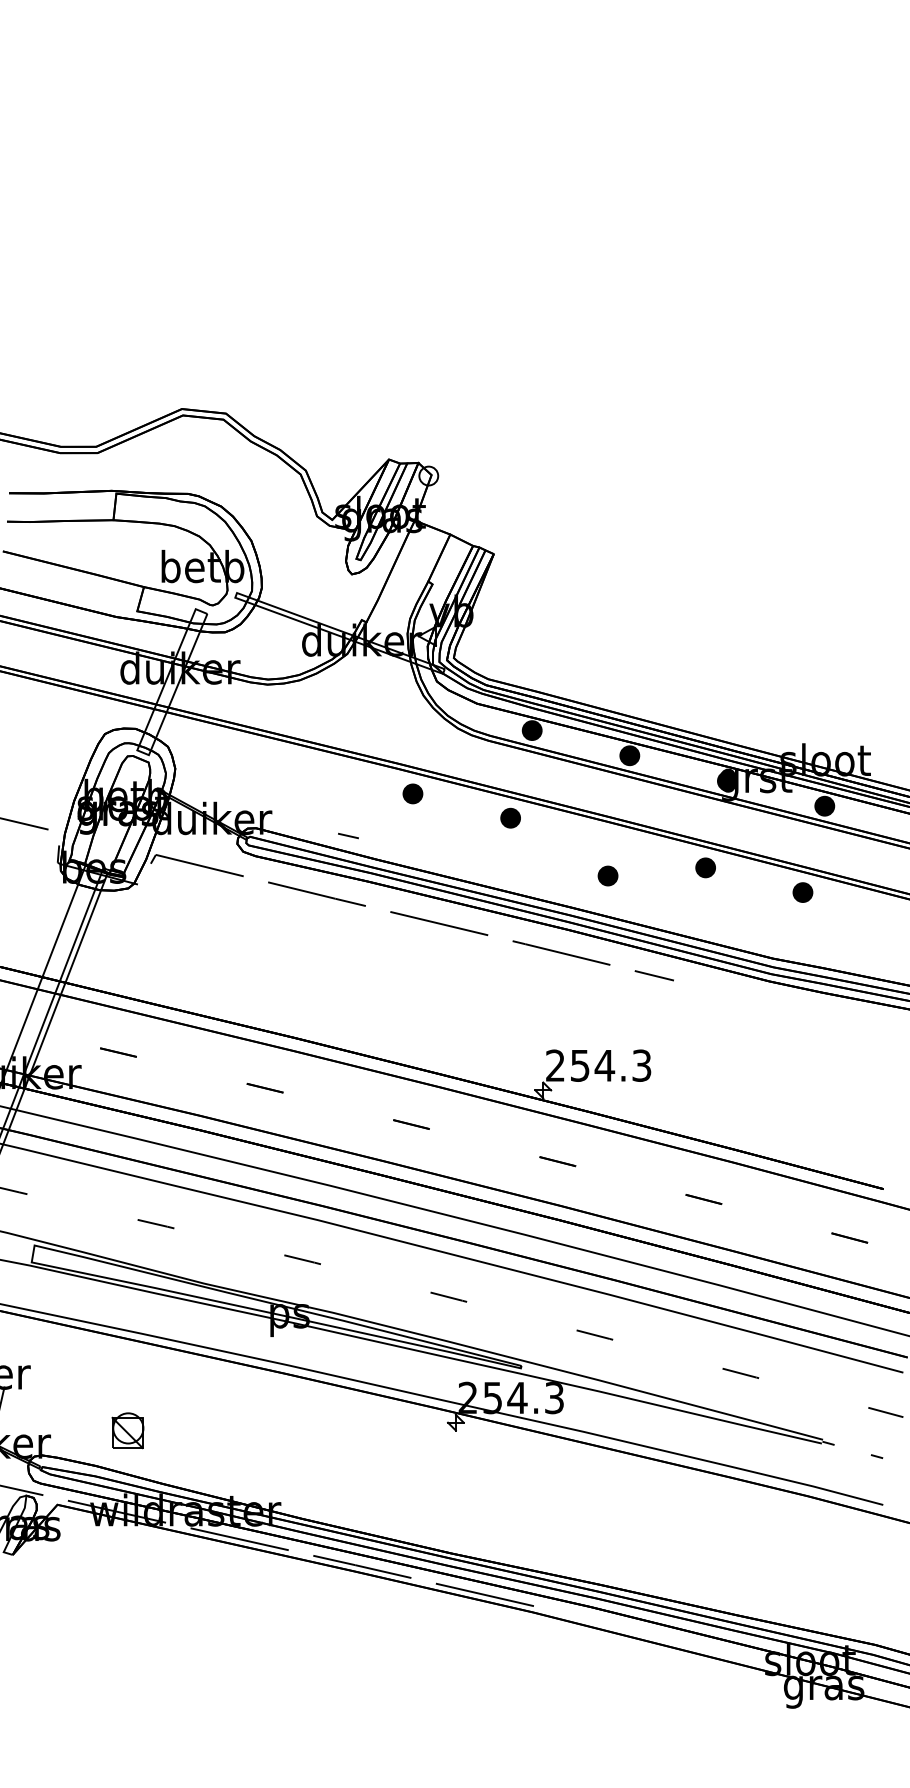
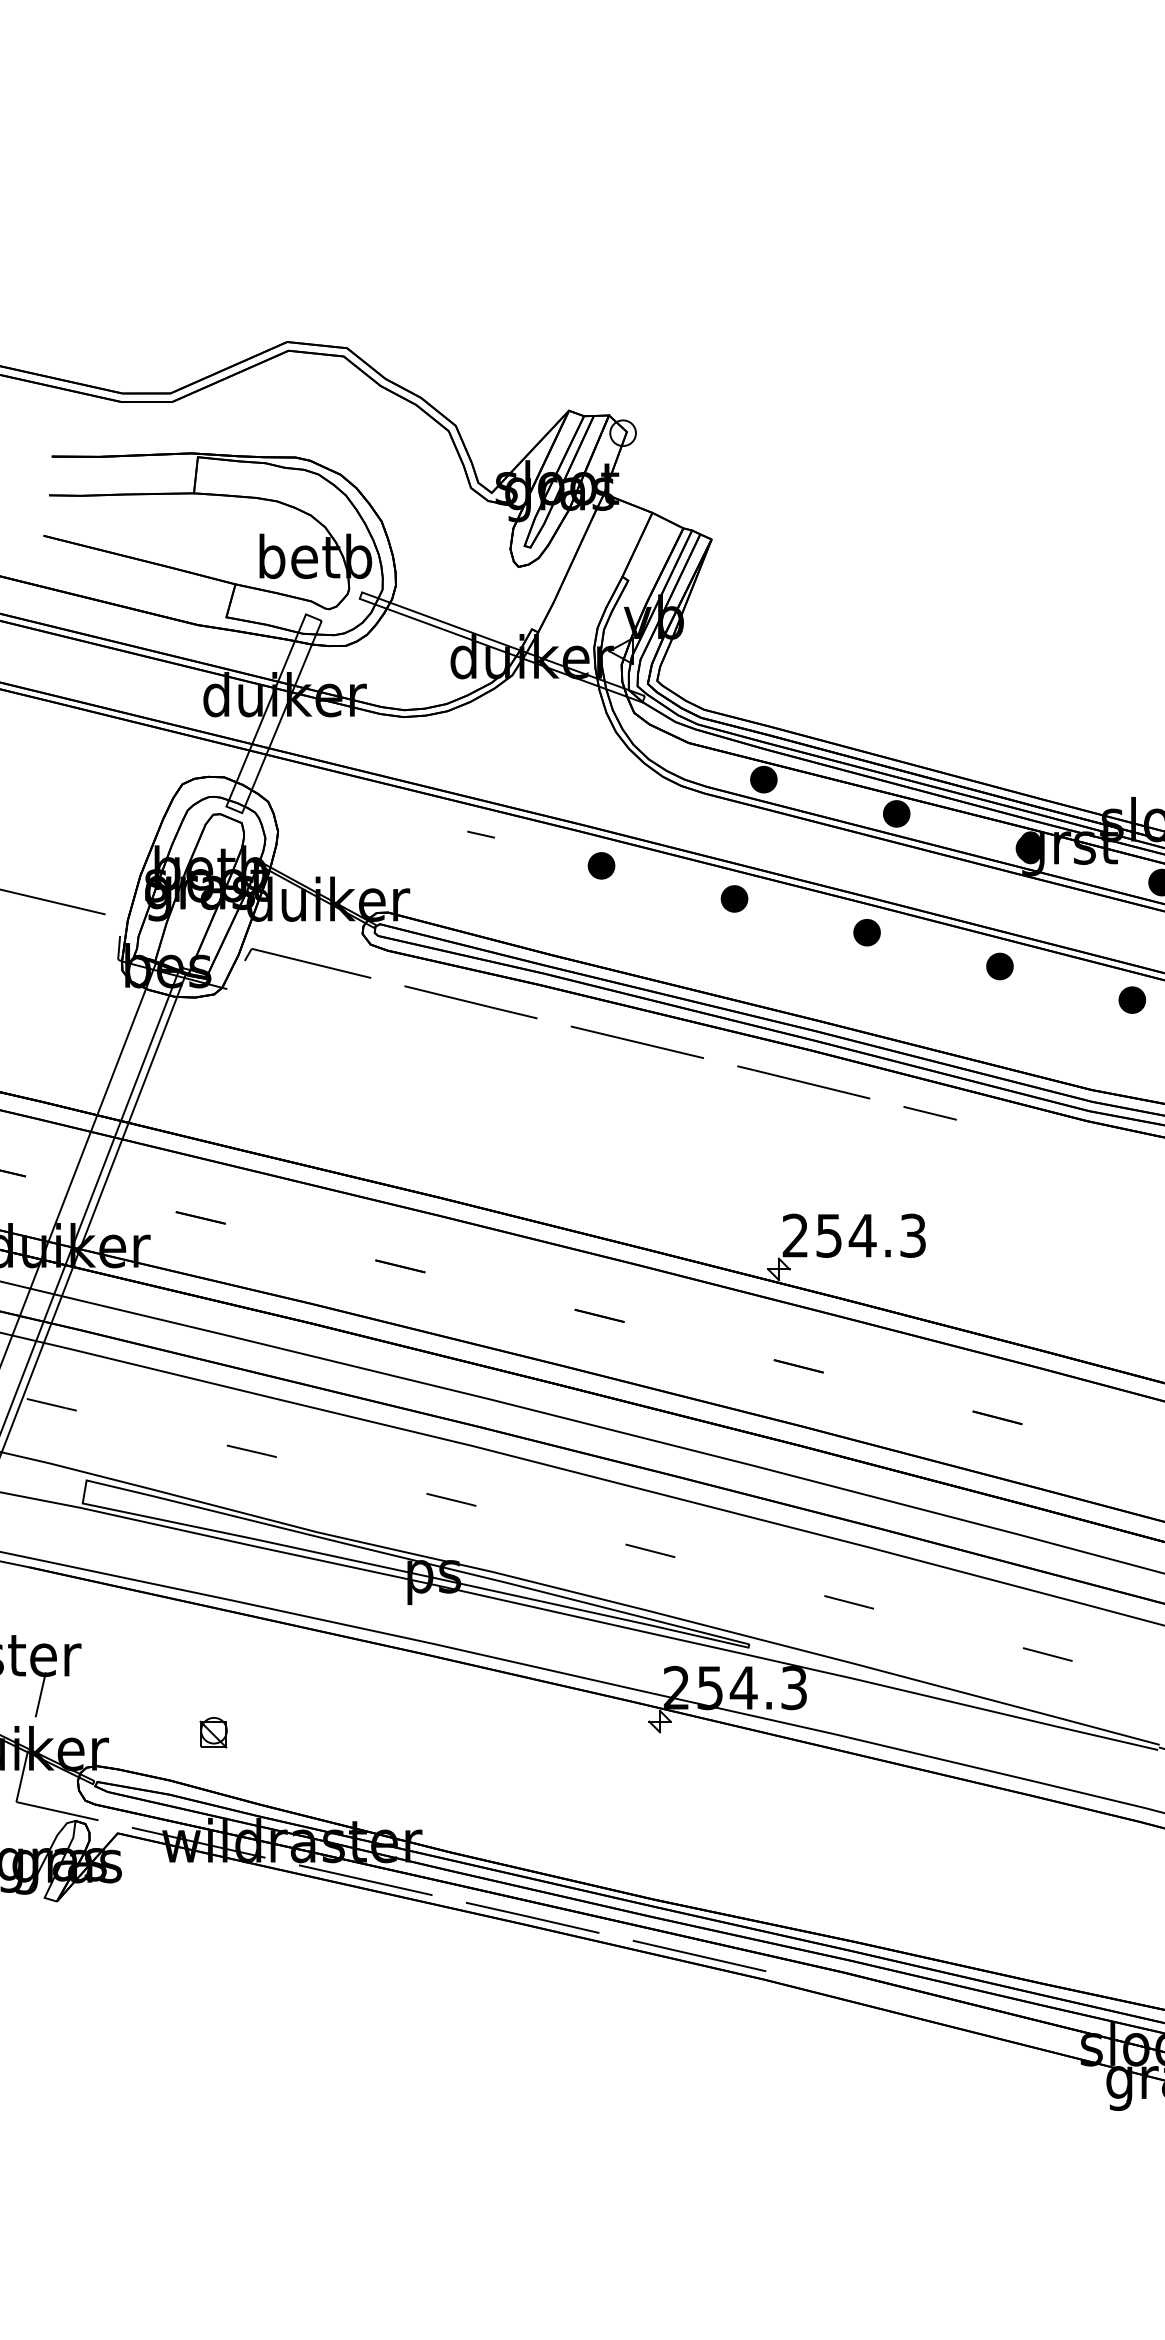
line: (348, 835) -> (481, 833), moved
part: (607, 875) -> (866, 931), moved
part: (127, 1430) -> (213, 1732), size x0.62

